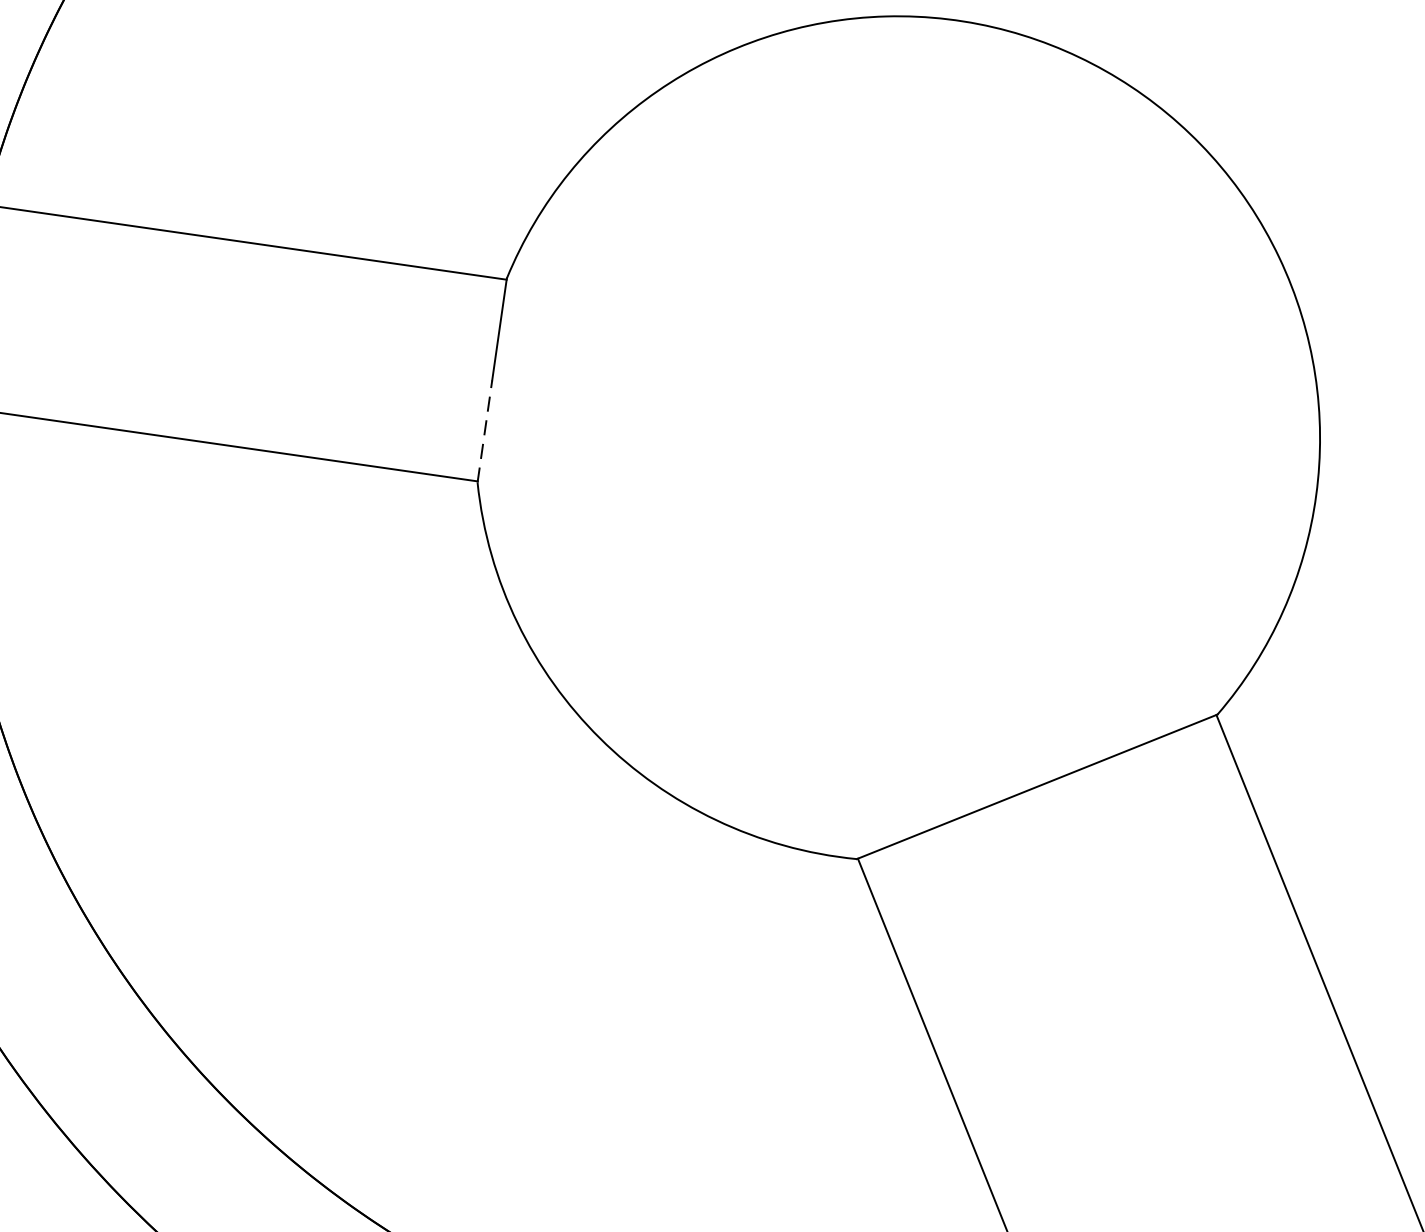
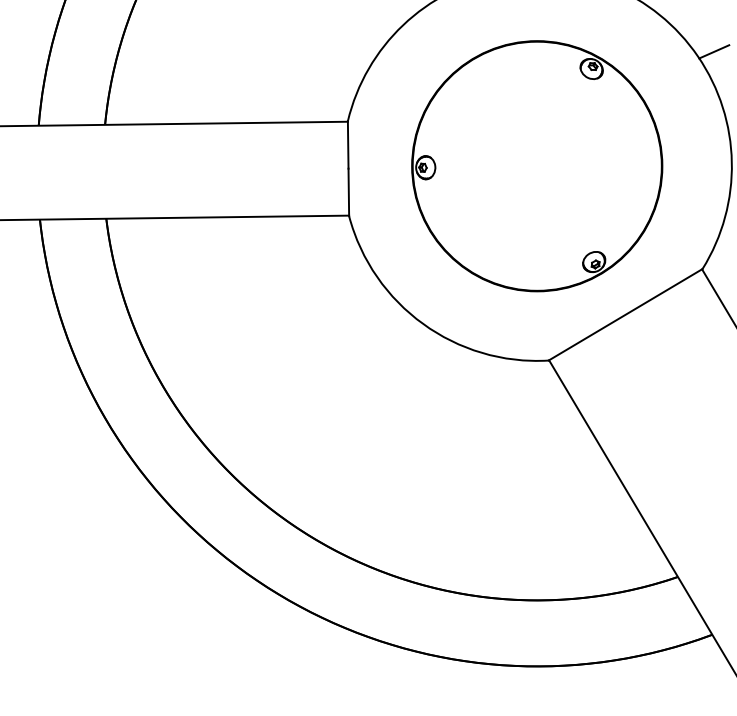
line: (1316, 252) -> (714, 51), added
line: (484, 431) -> (348, 192), dashed -> solid
part: (898, 439) -> (537, 166), added

